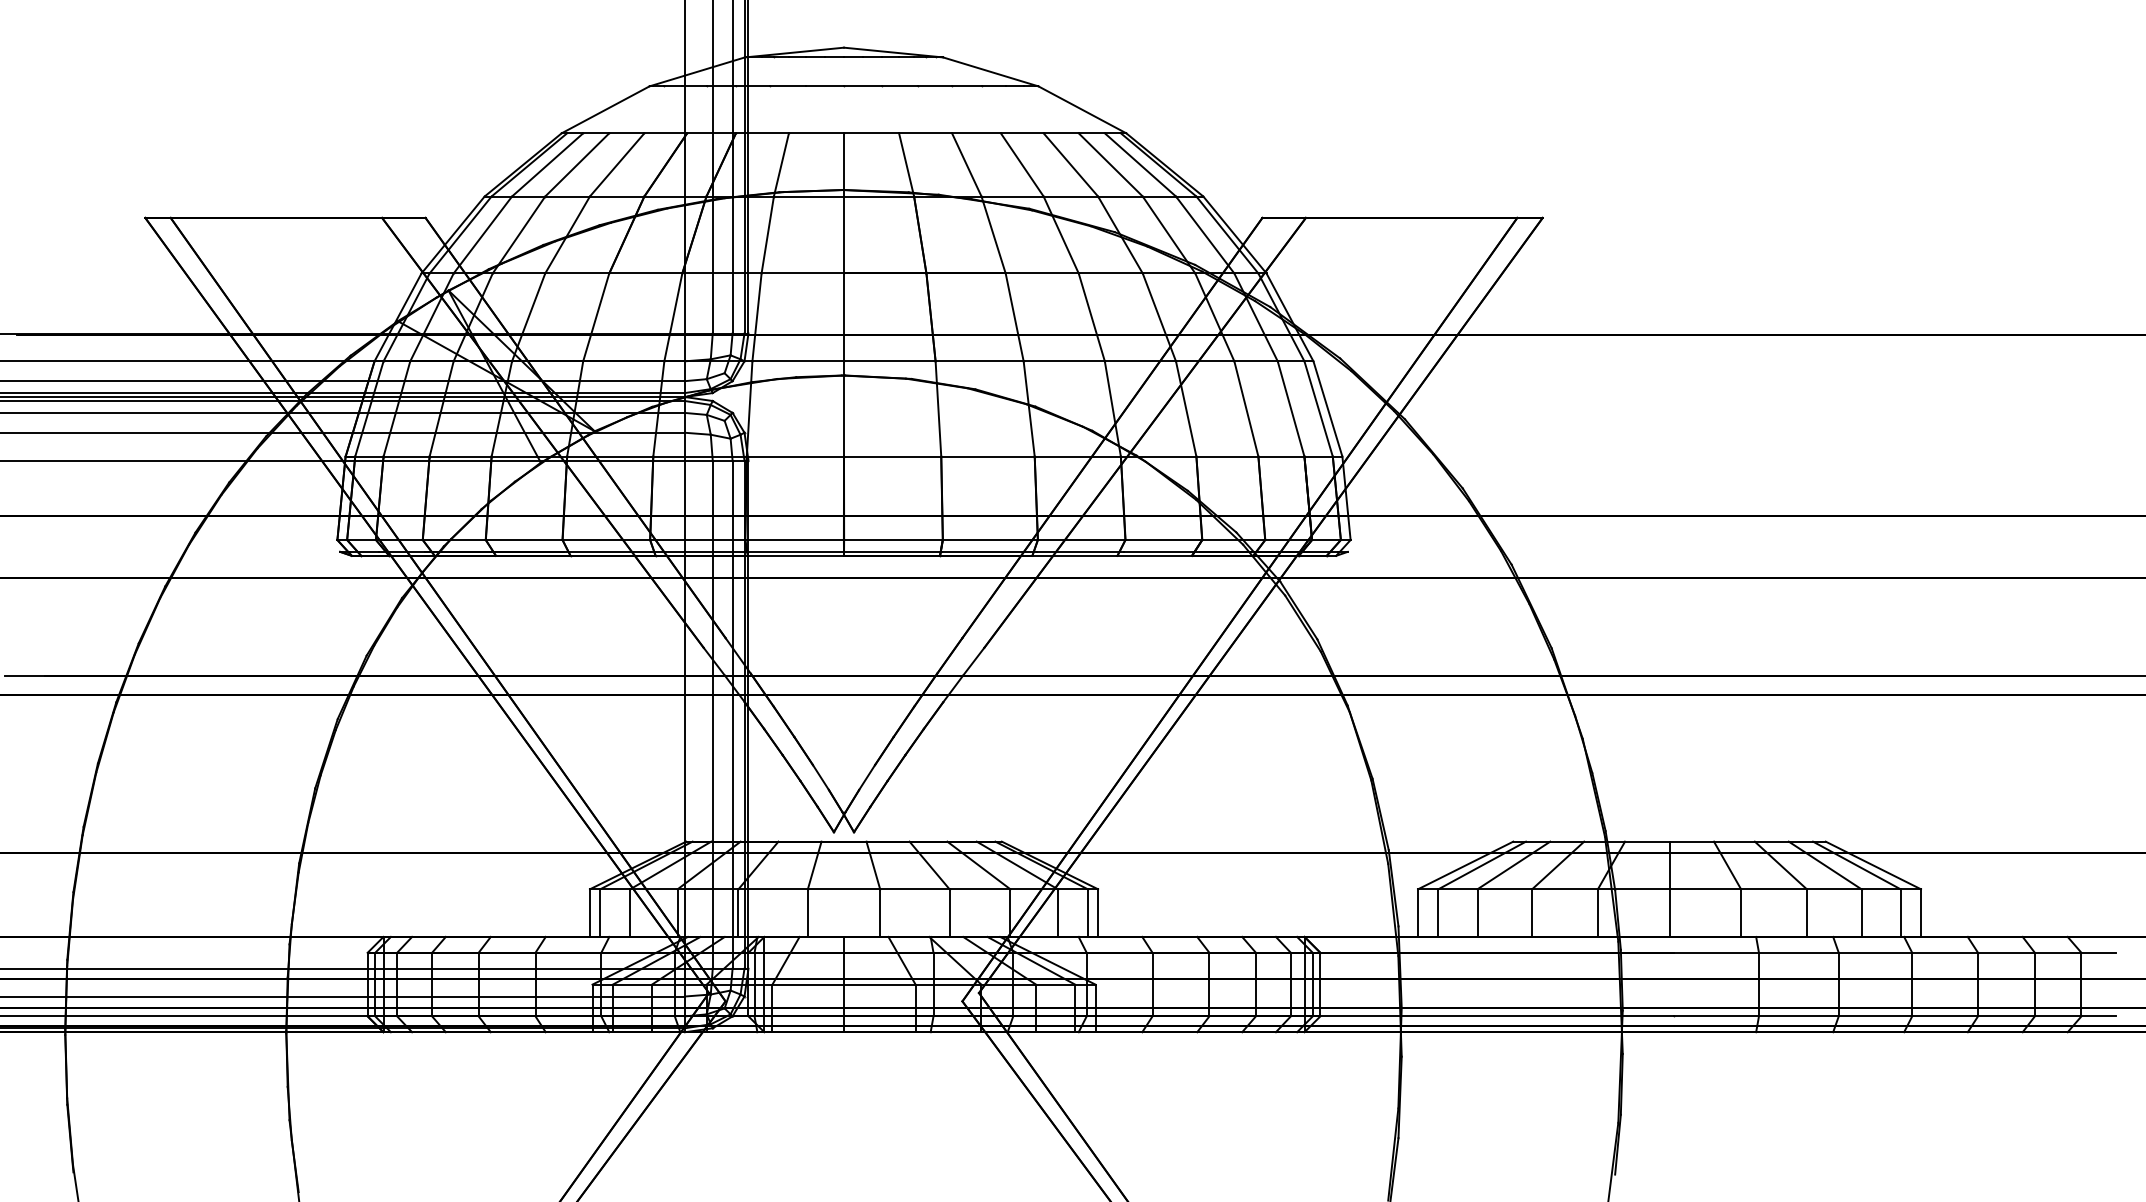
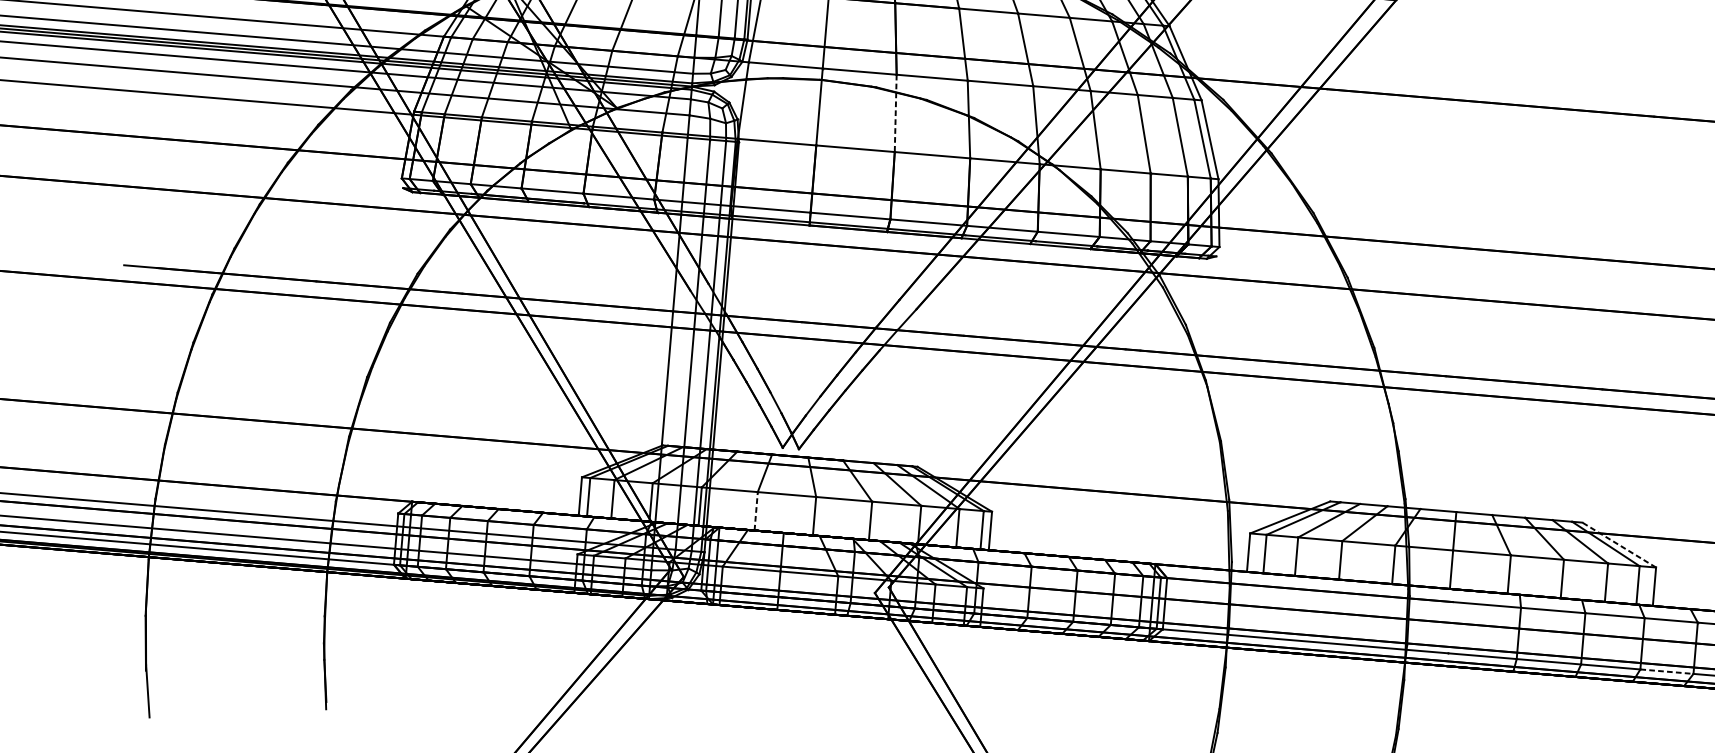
line: (938, 409) -> (895, 113), solid -> dashed
line: (1872, 865) -> (1618, 545), solid -> dashed
line: (807, 913) -> (755, 511), solid -> dashed
line: (1945, 1016) -> (1667, 671), solid -> dashed

